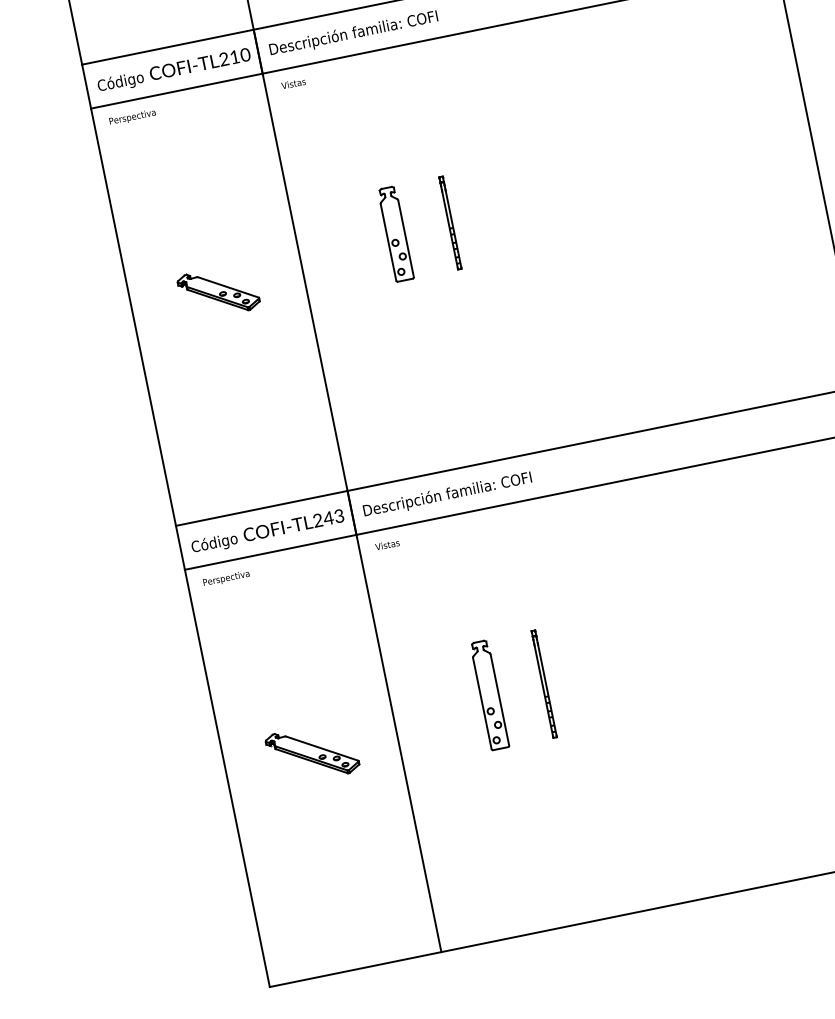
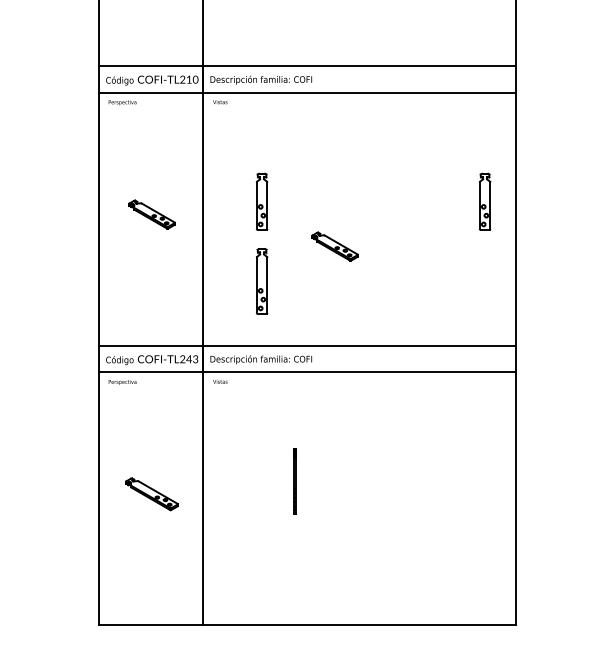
part: (764, 158) -> (485, 201), added
line: (451, 222) -> (295, 201), removed
part: (530, 283) -> (334, 246), added
part: (490, 695) -> (262, 281), moved

